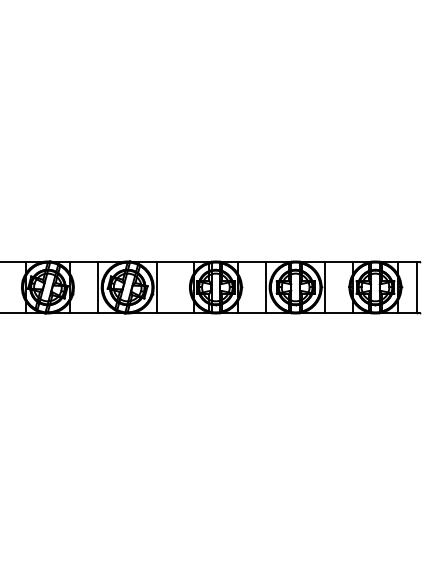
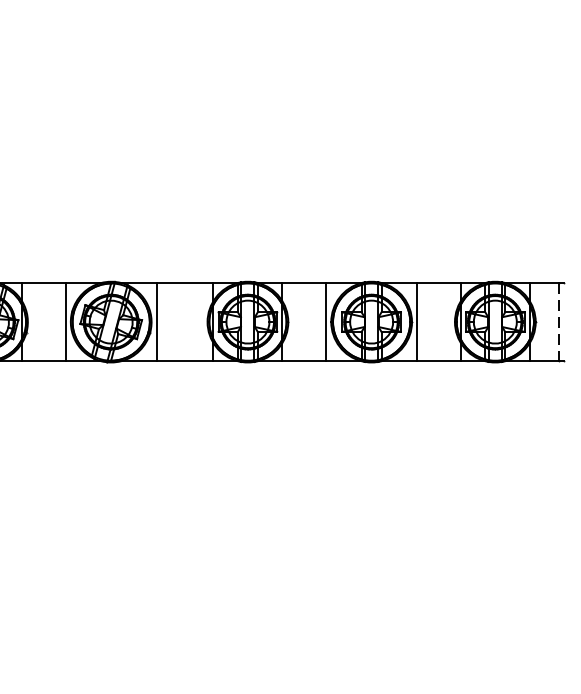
line: (416, 287) -> (558, 322), solid -> dashed

